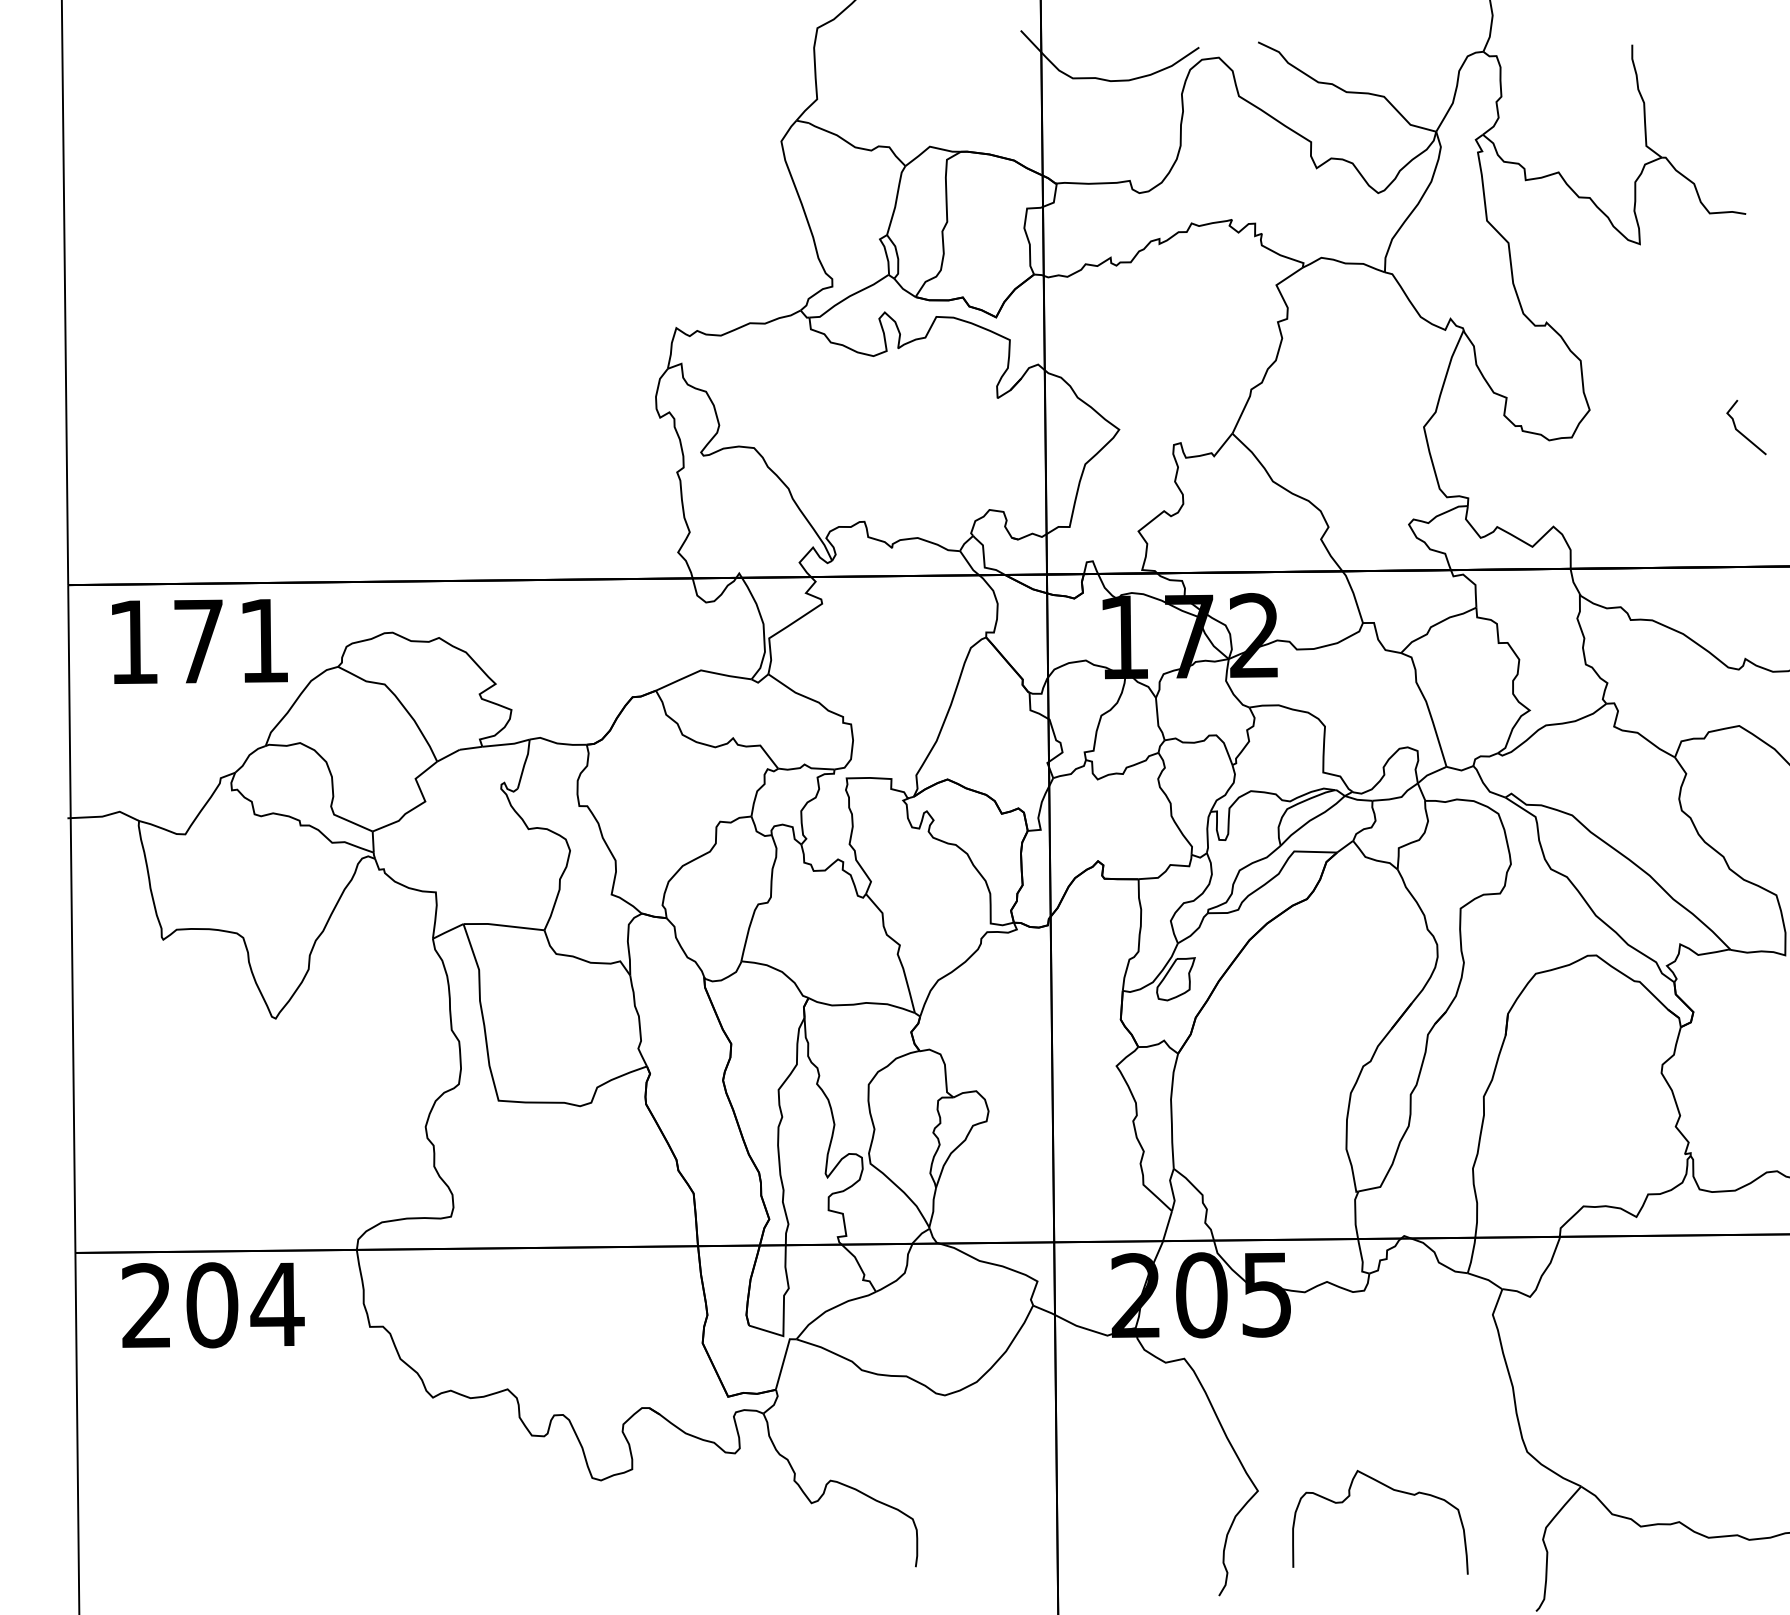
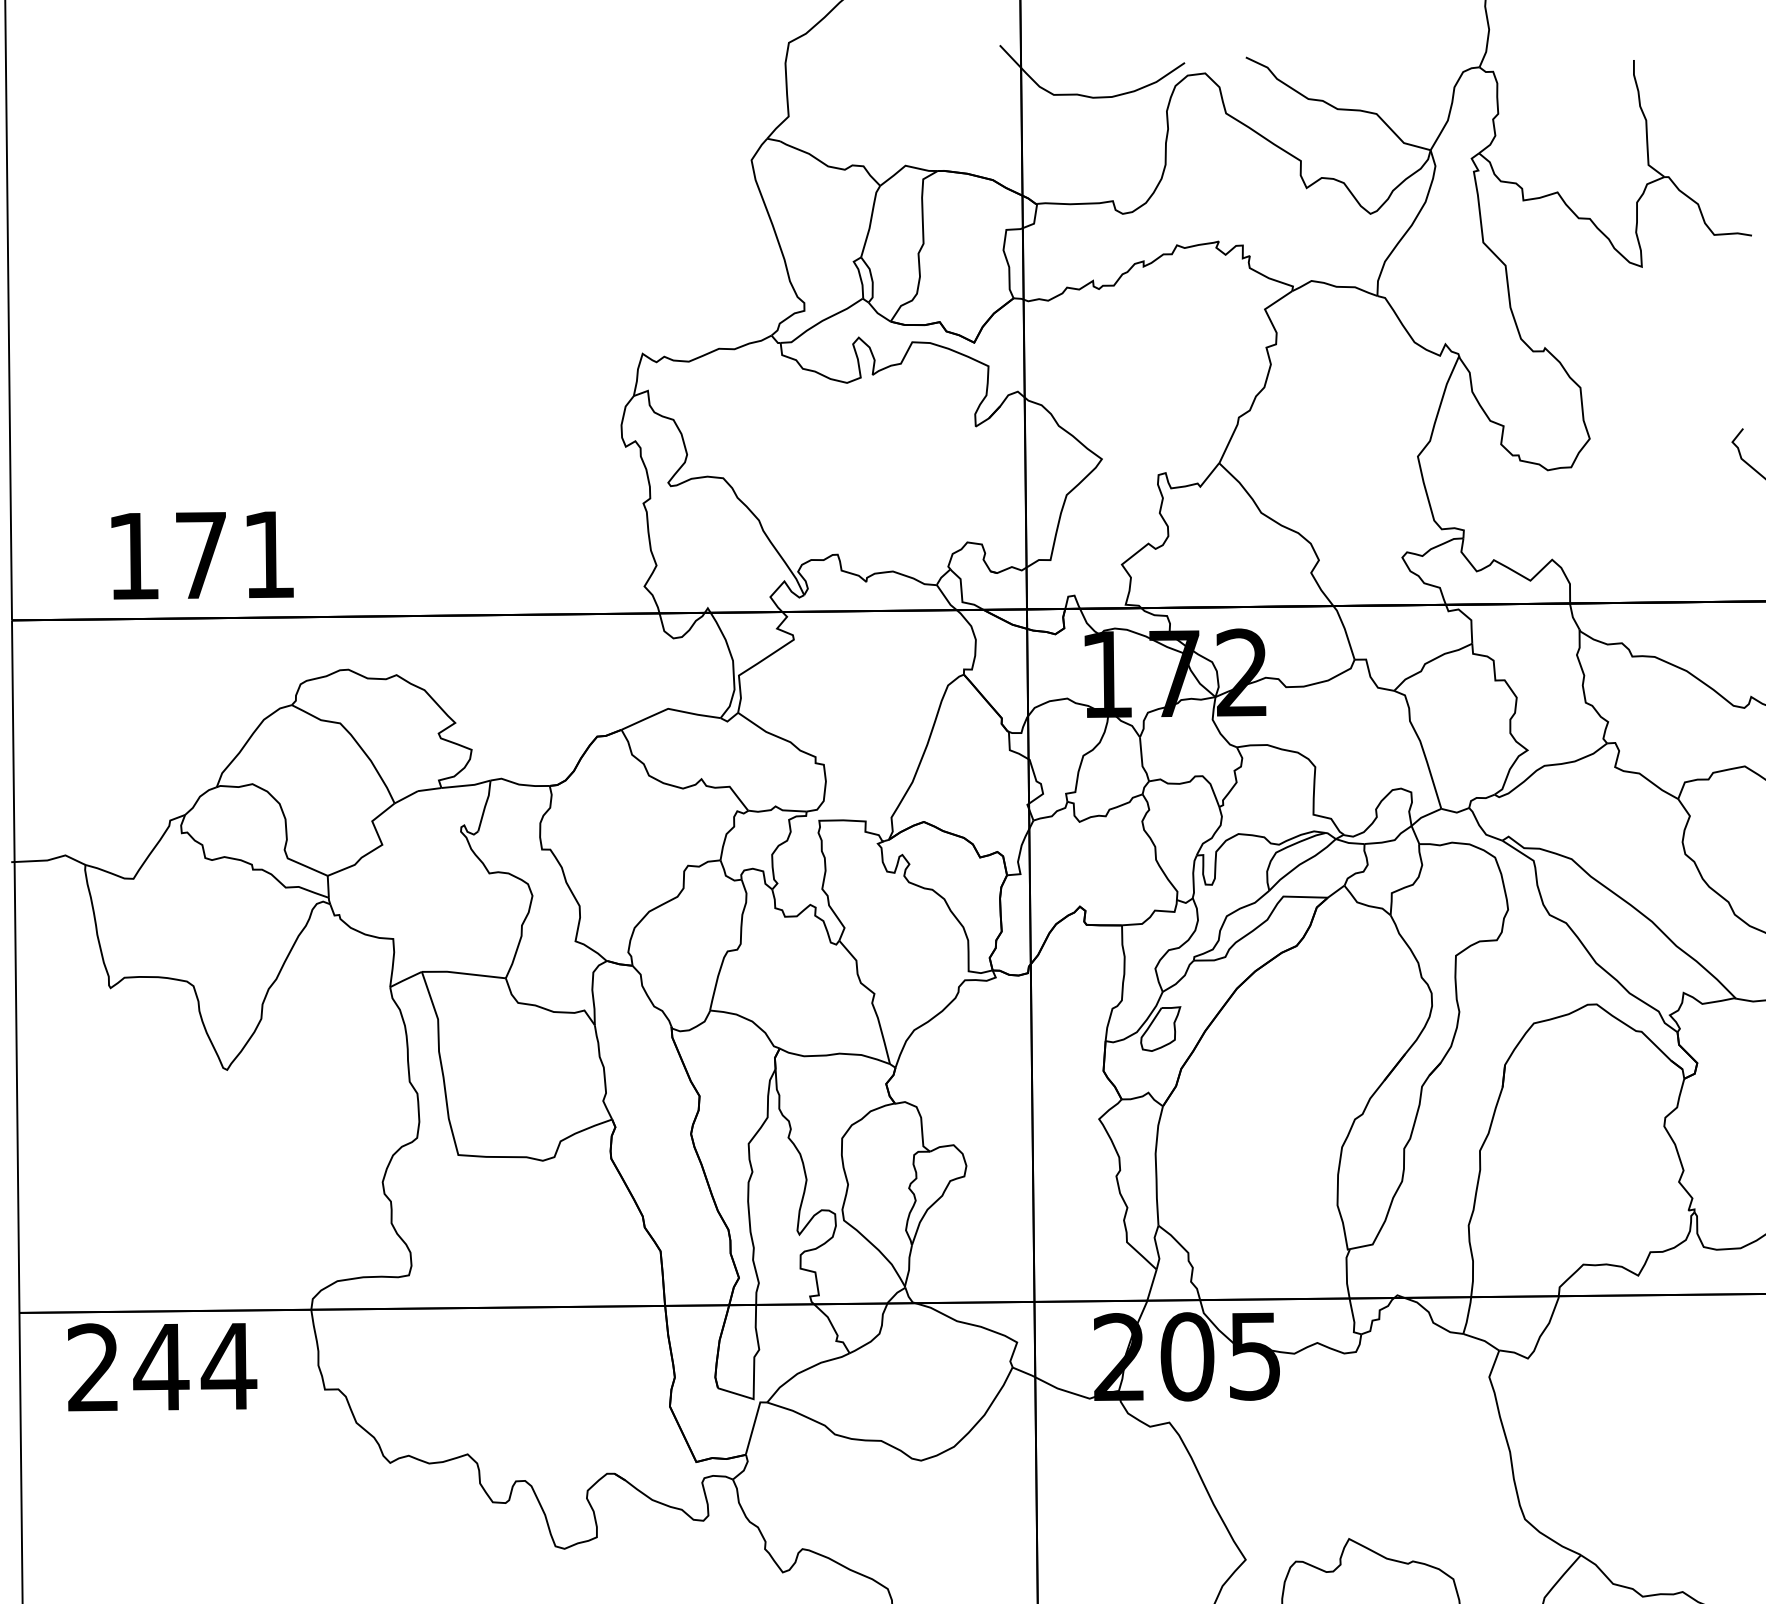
text: (199, 641) -> (202, 555), moved
text: (212, 1305) -> (161, 1367), 204 -> 244

